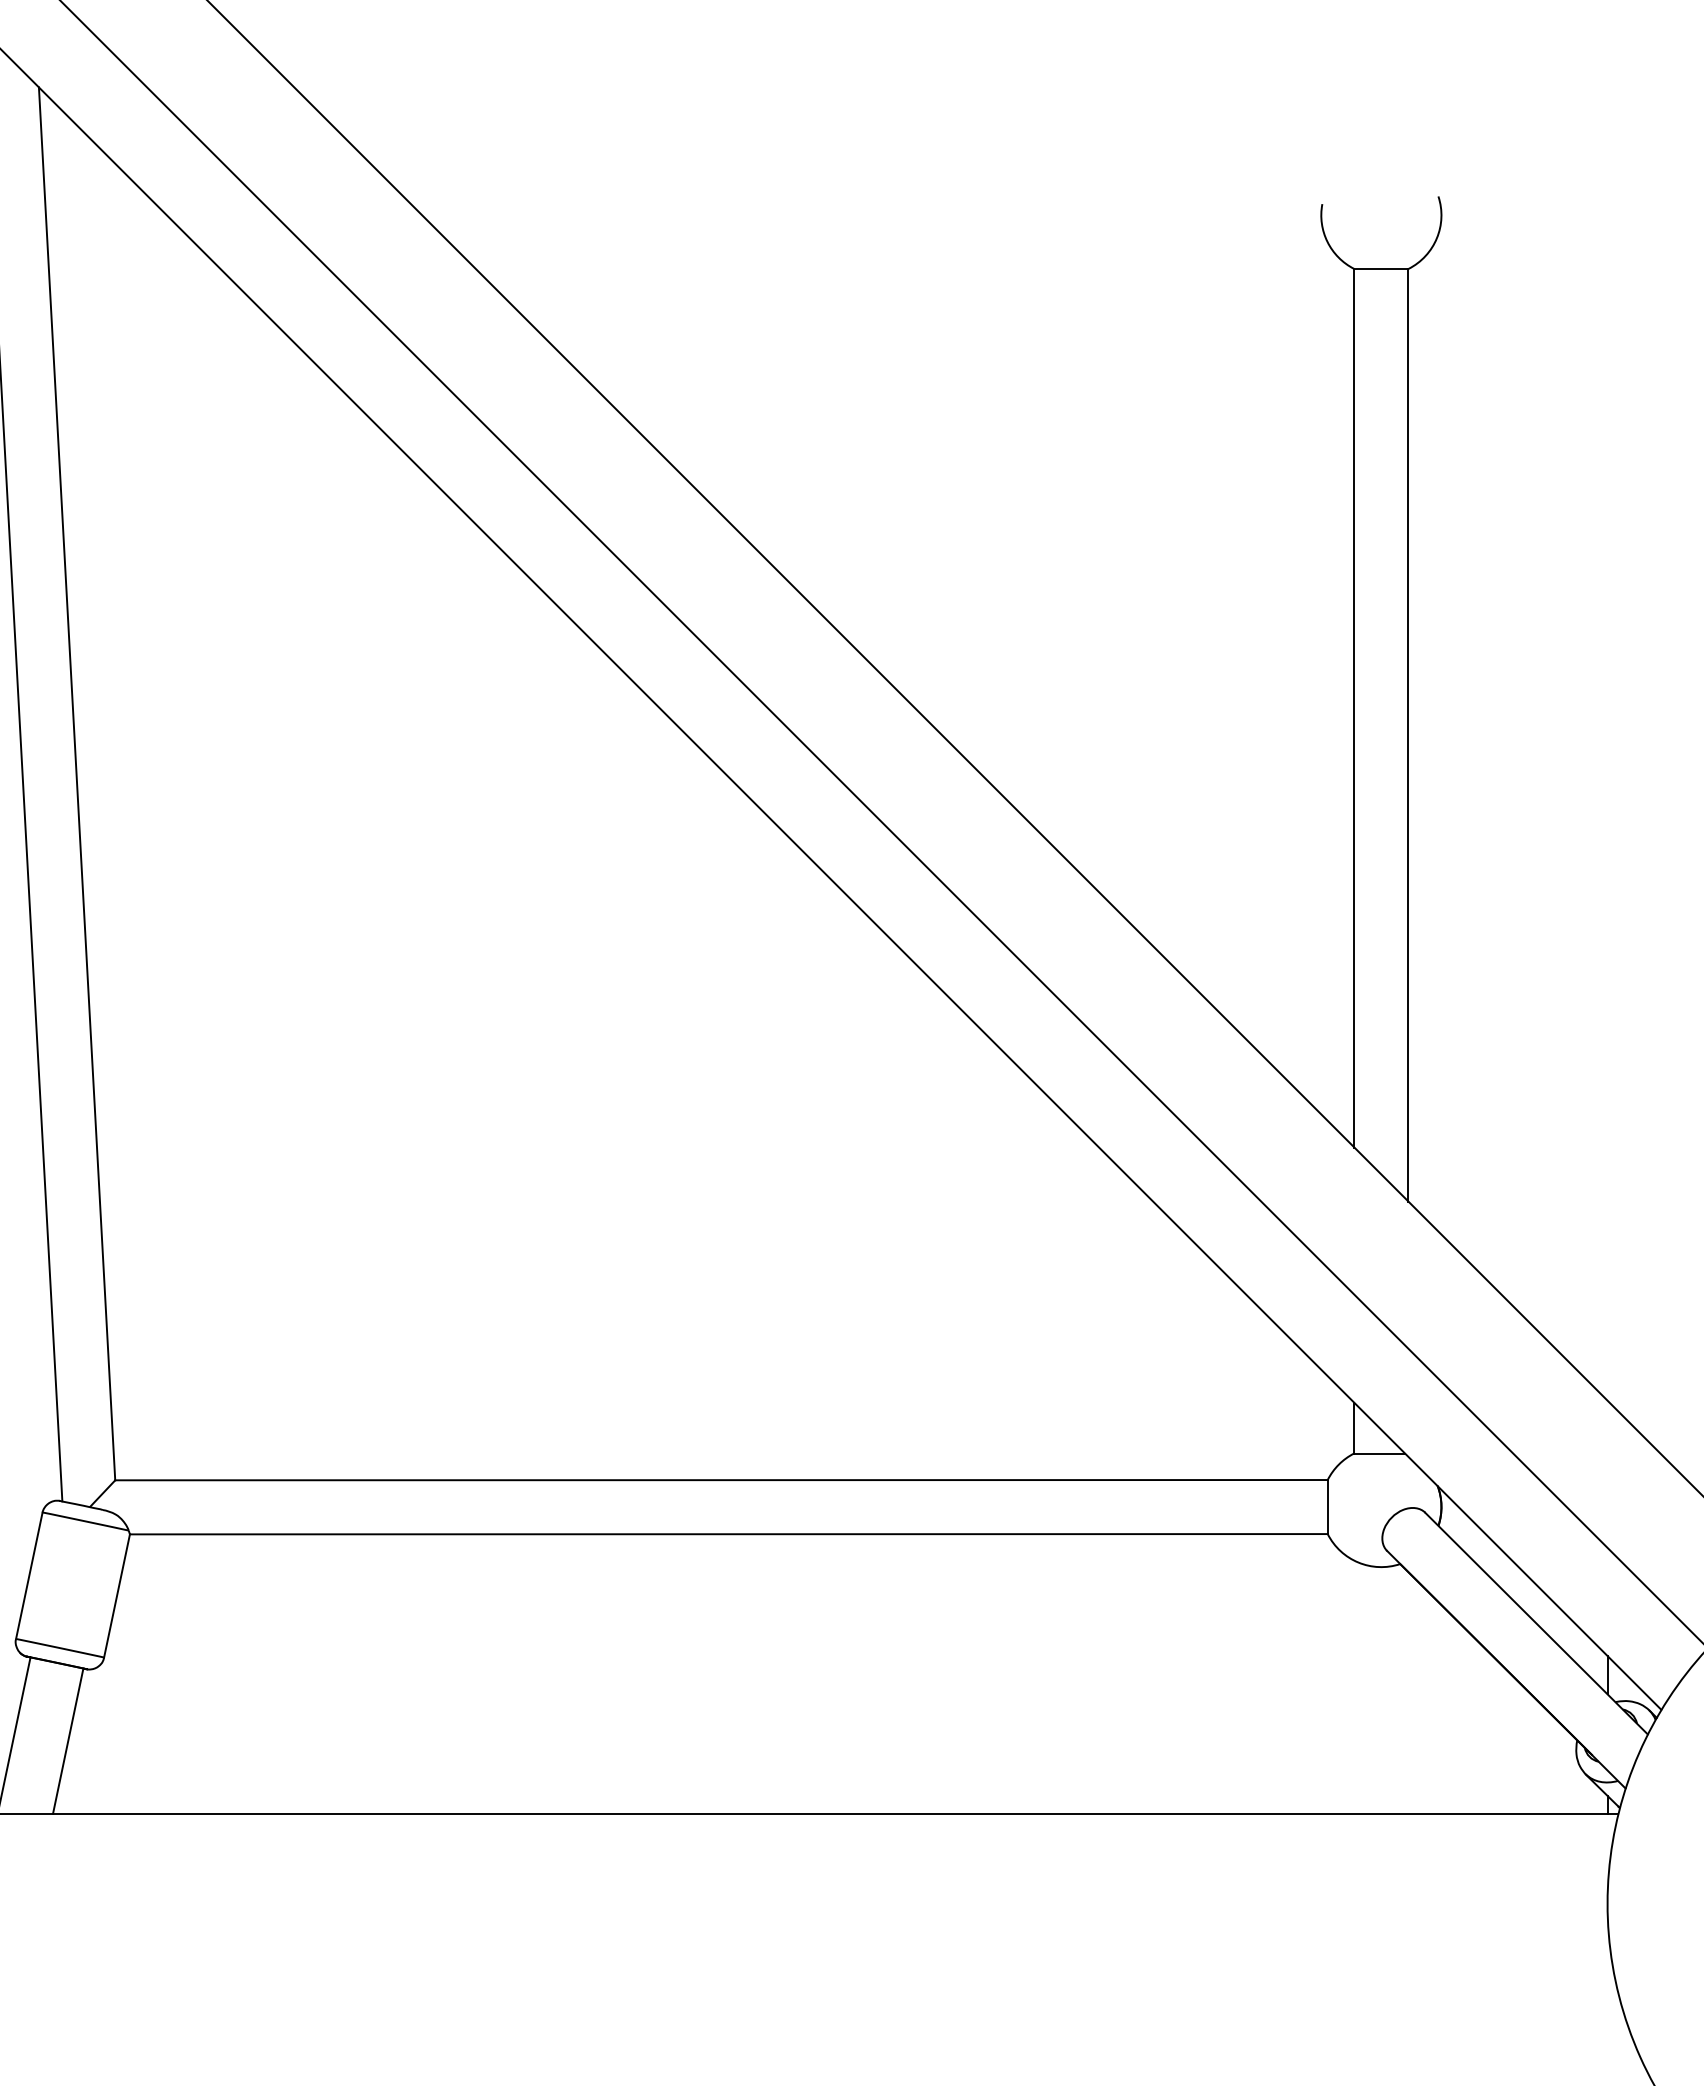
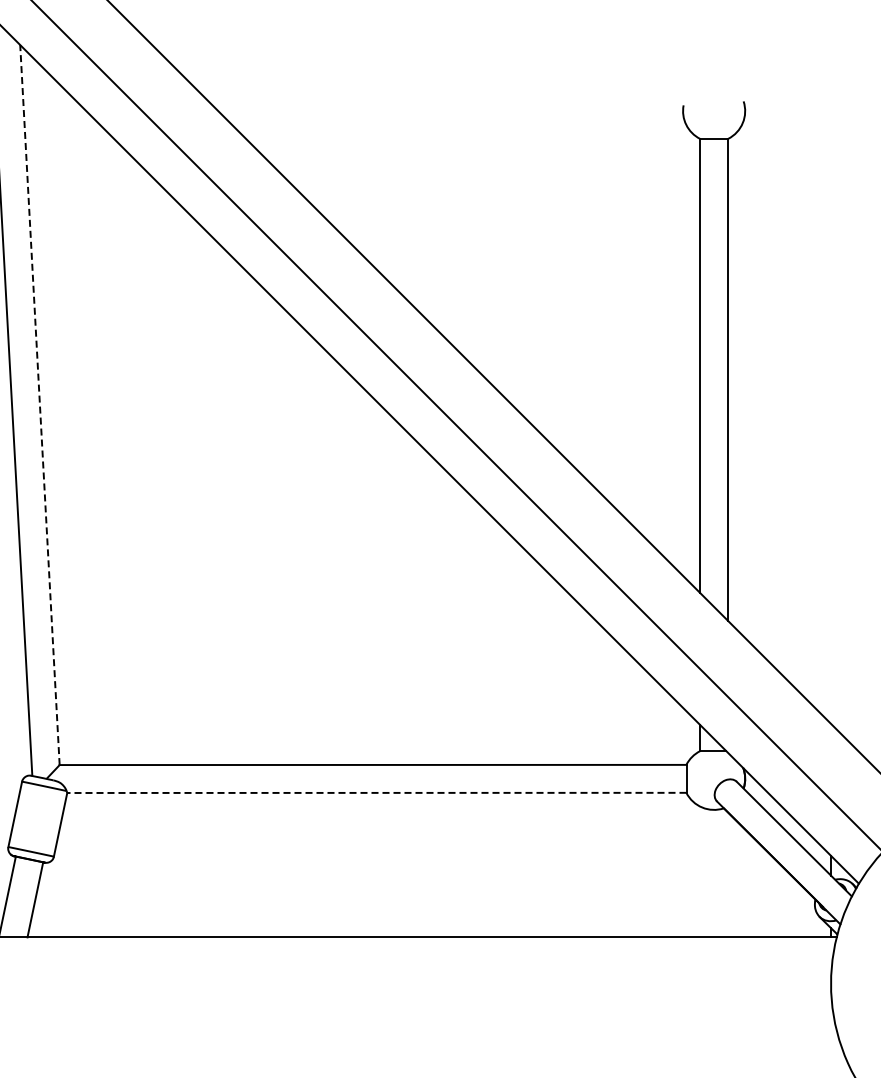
line: (76, 784) -> (39, 405), solid -> dashed
line: (728, 1533) -> (376, 792), solid -> dashed

